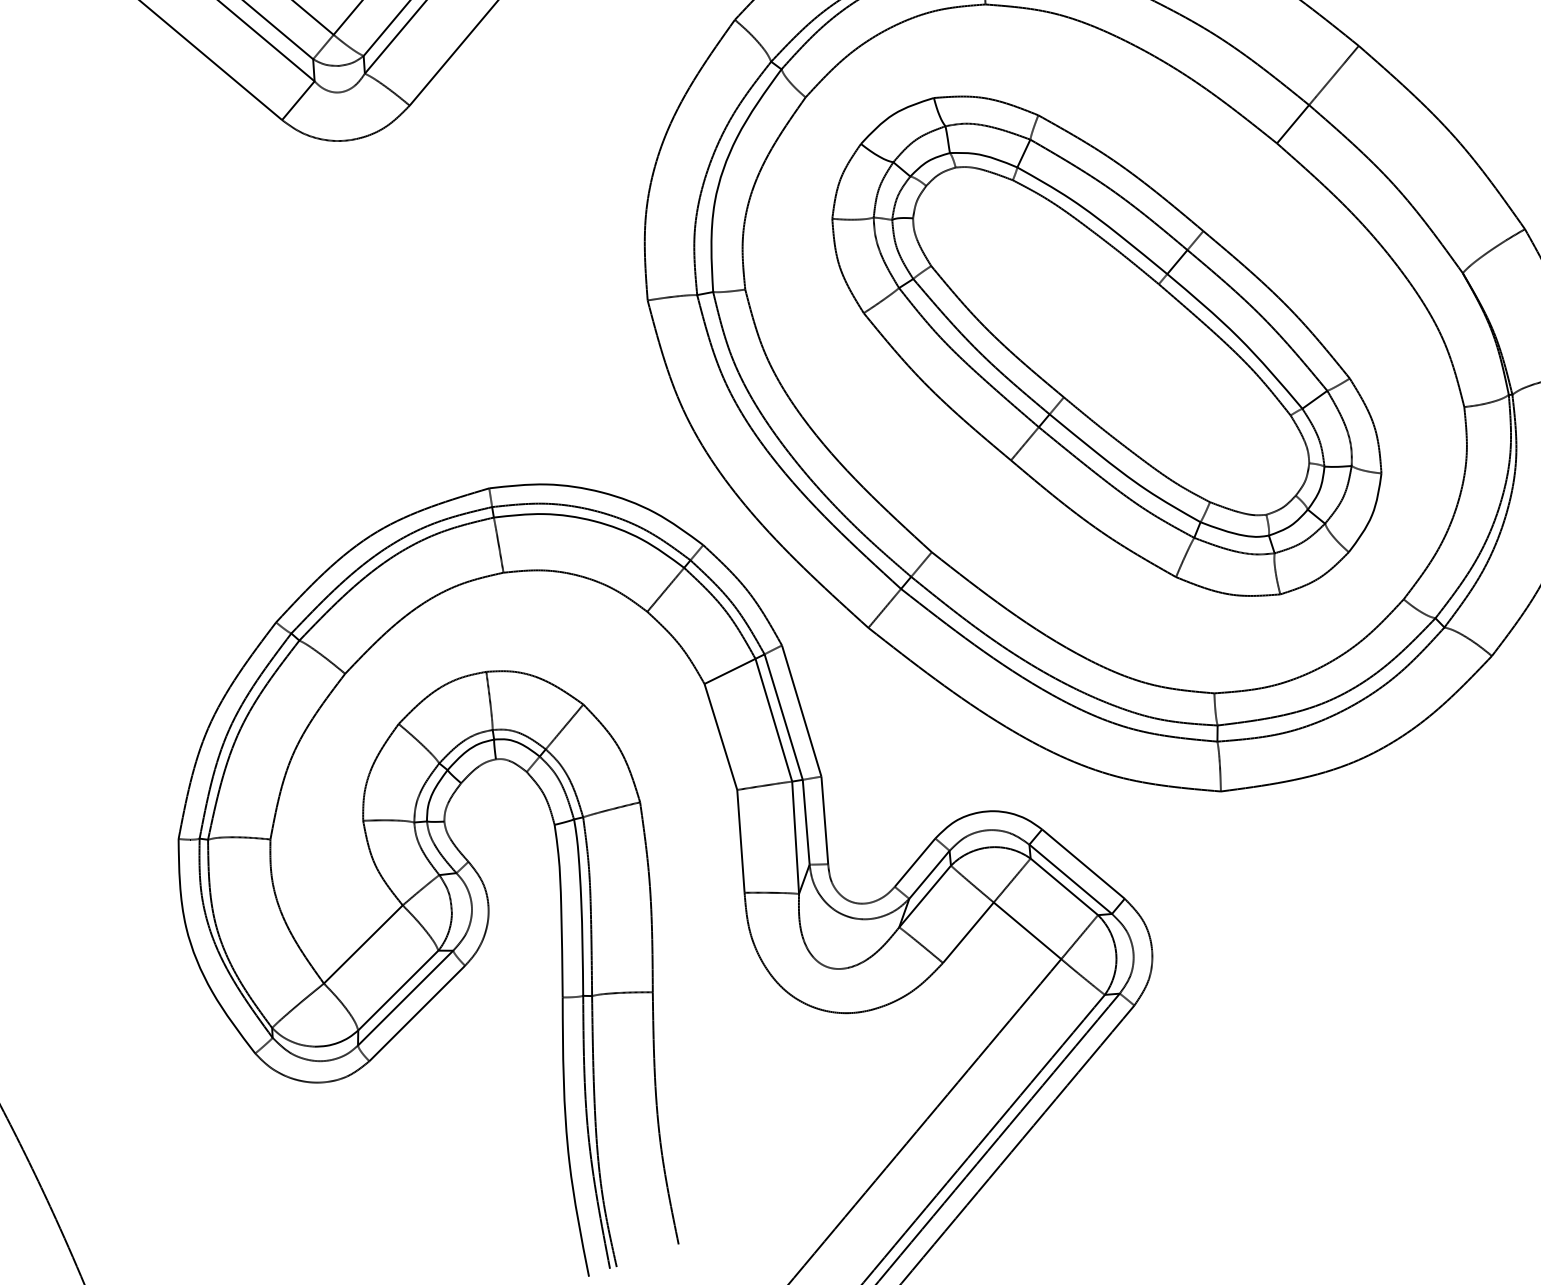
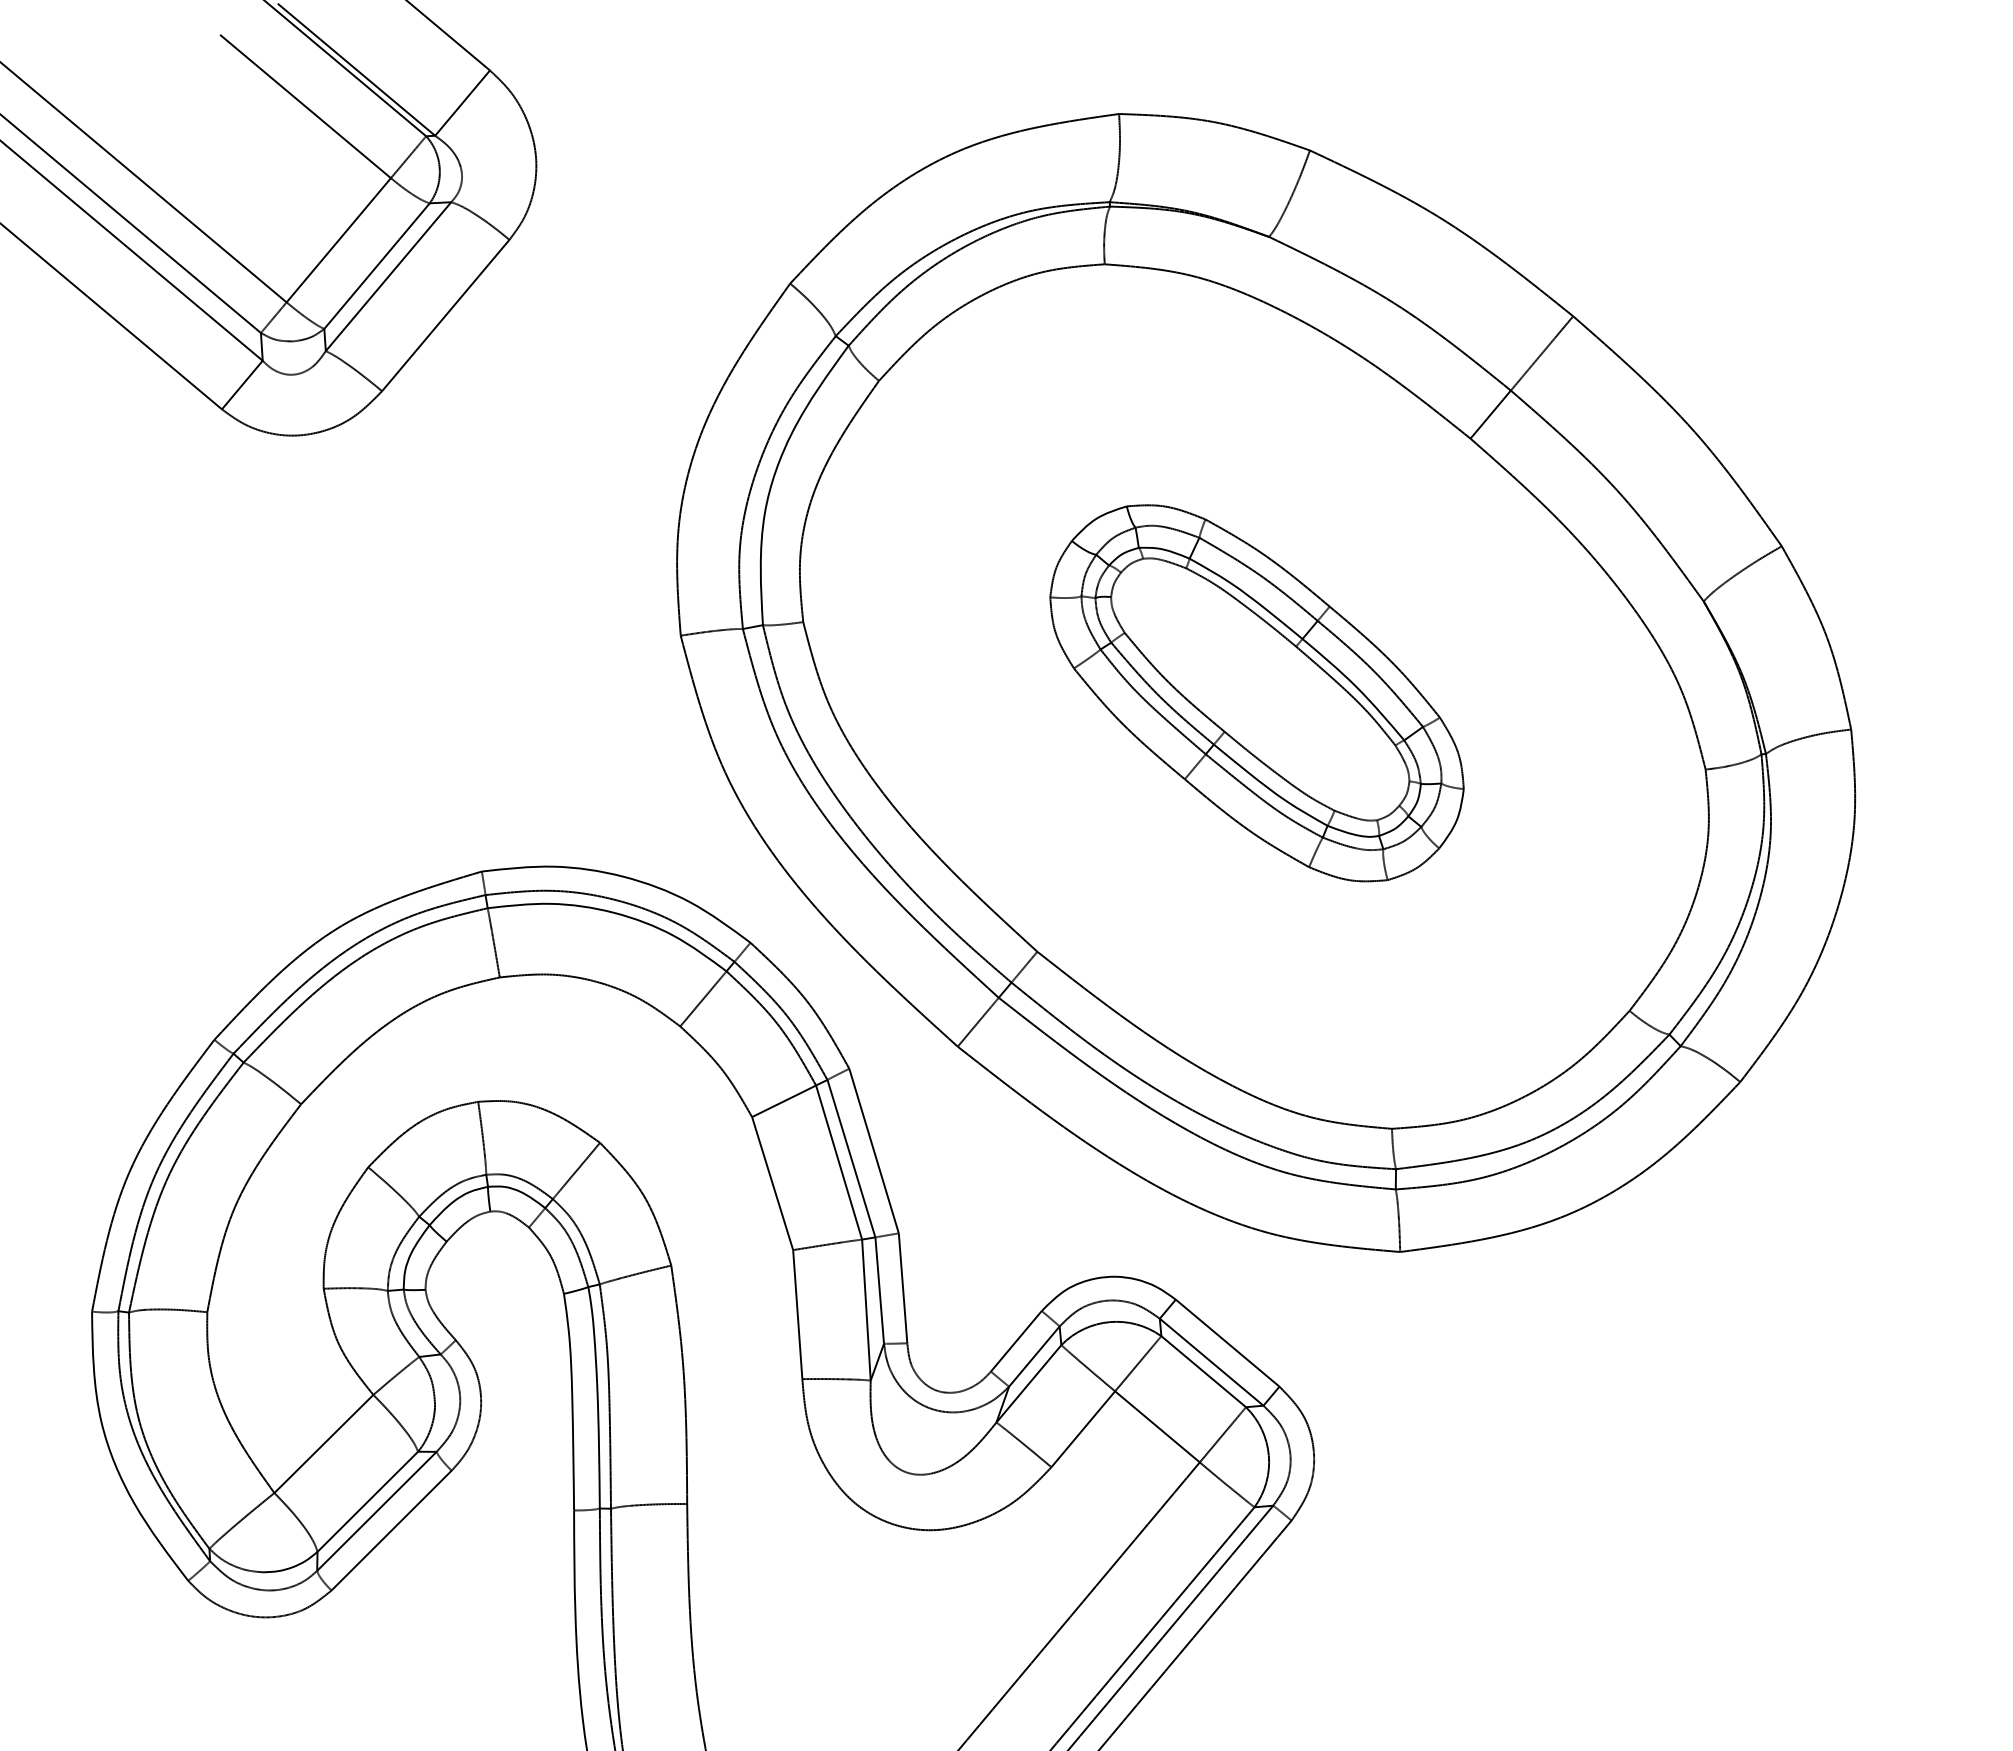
part: (1106, 346) -> (1256, 693), size x0.6

